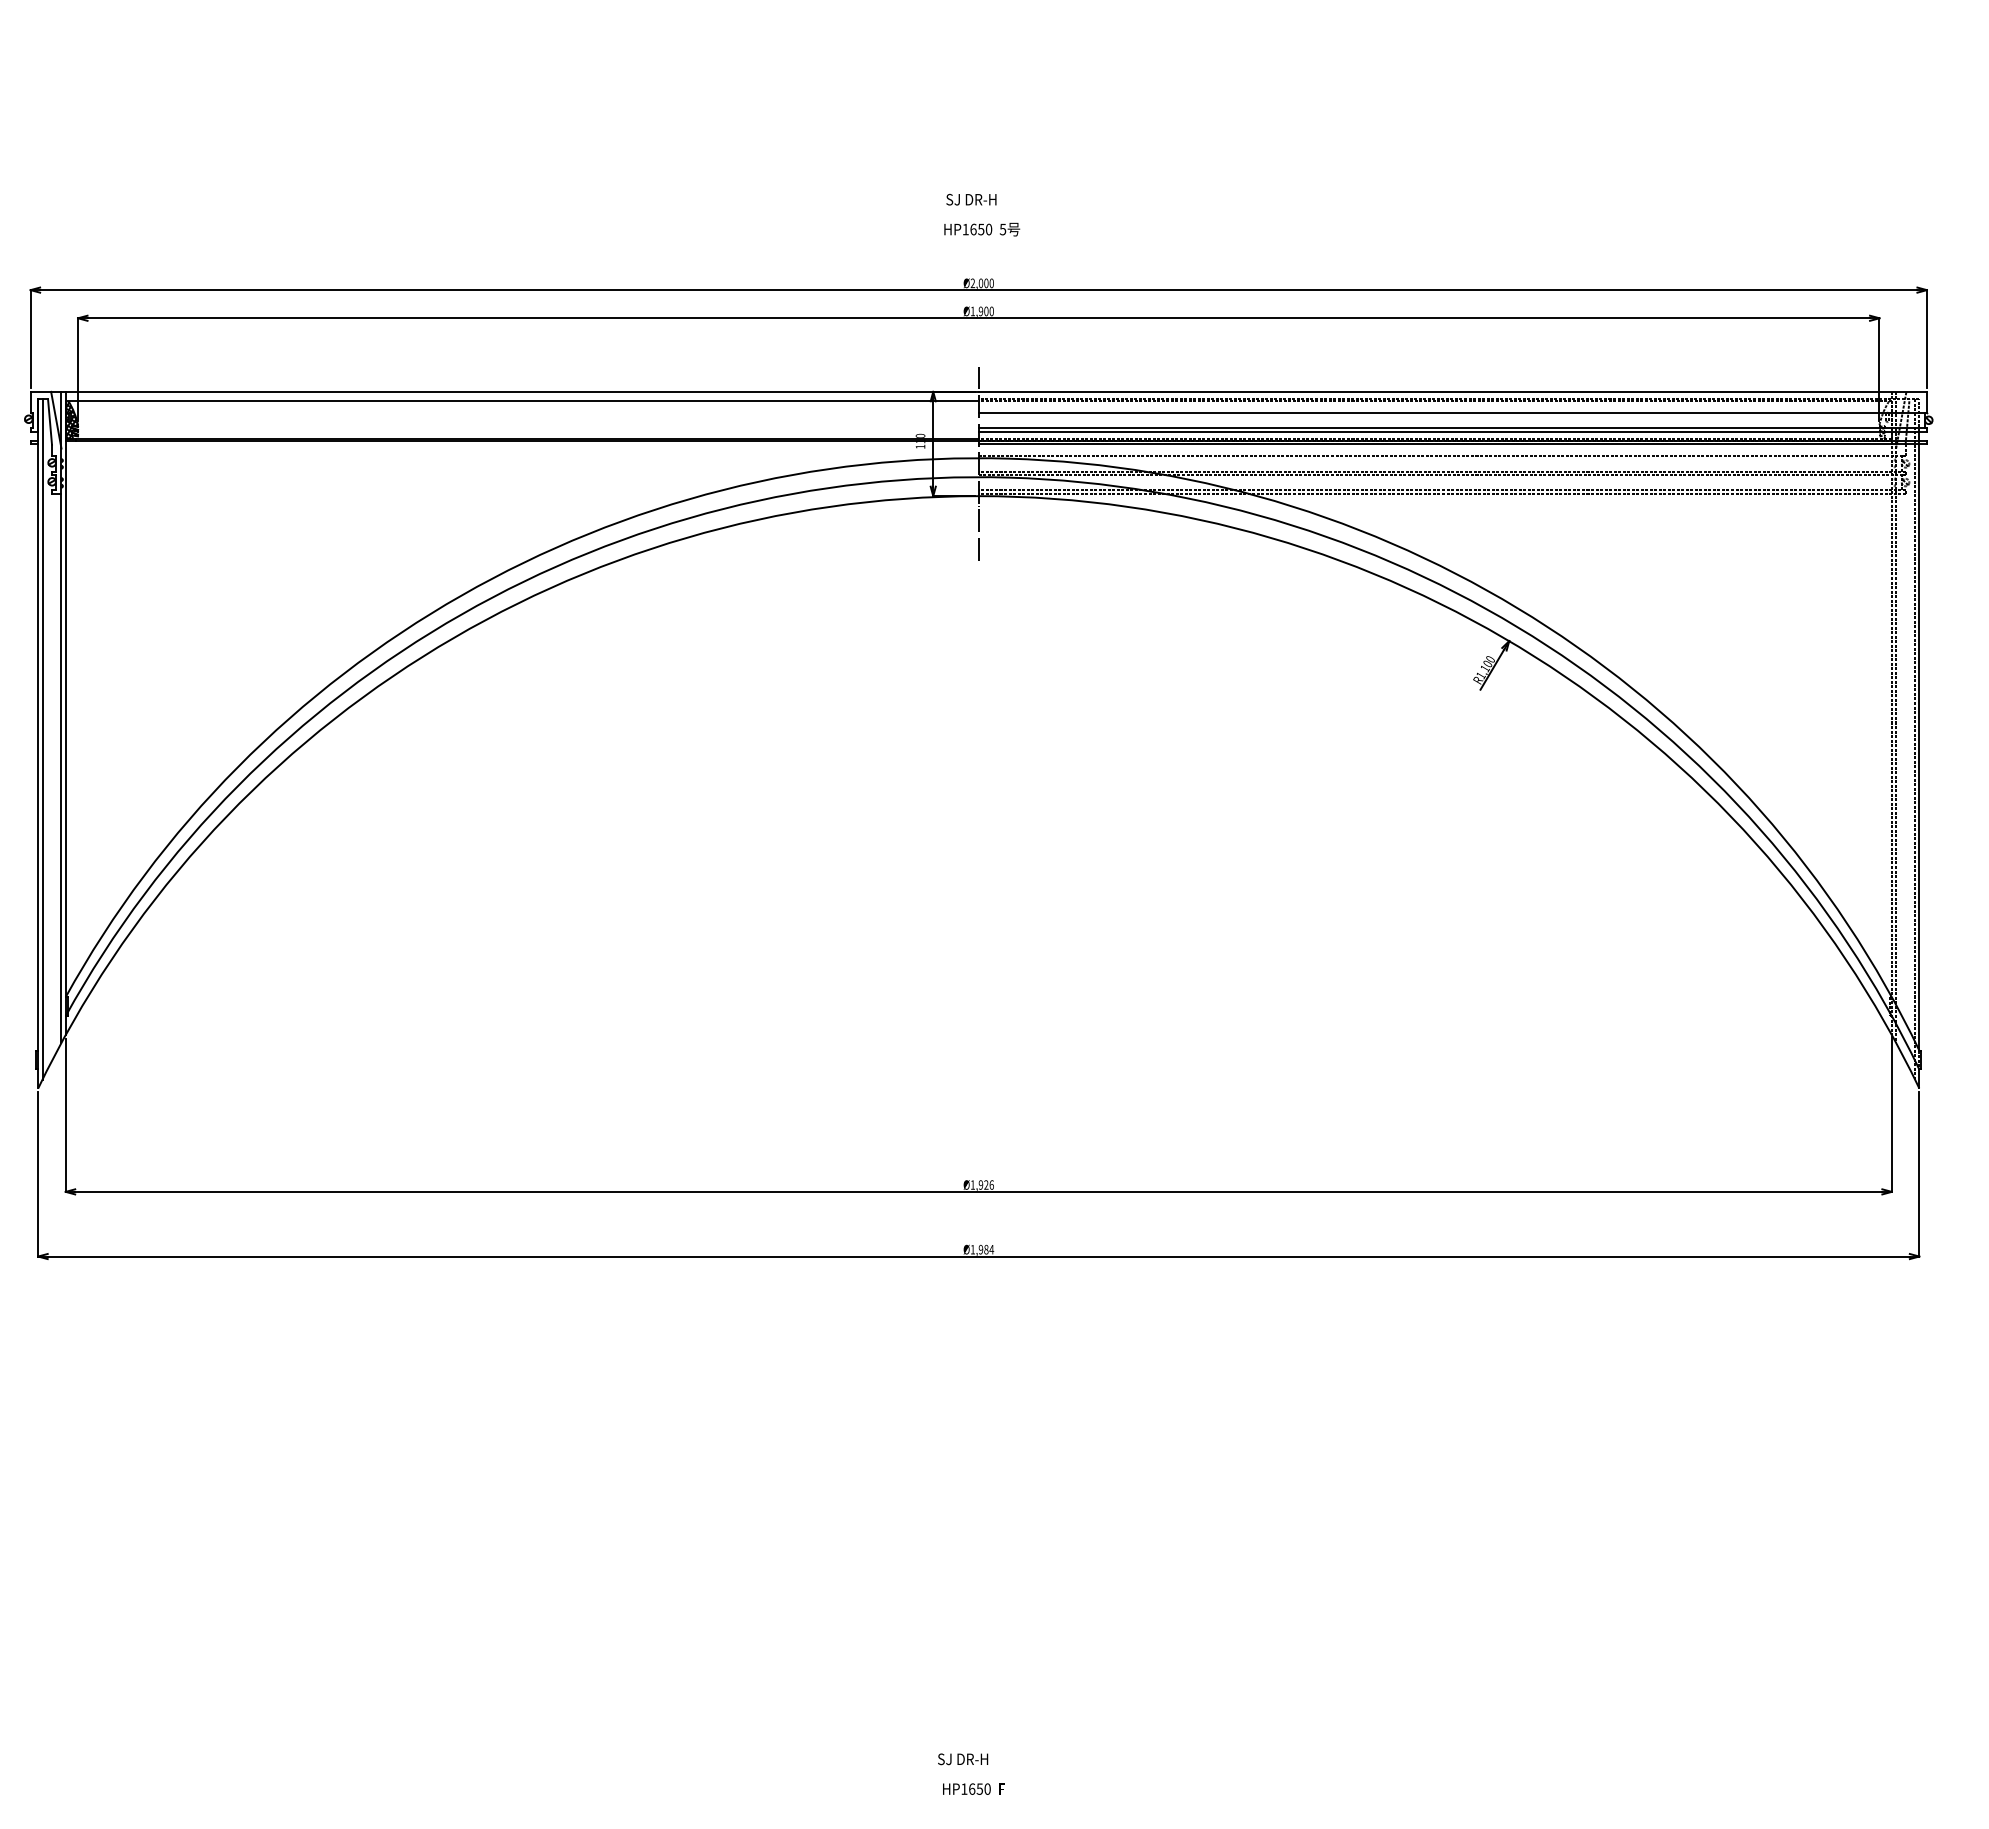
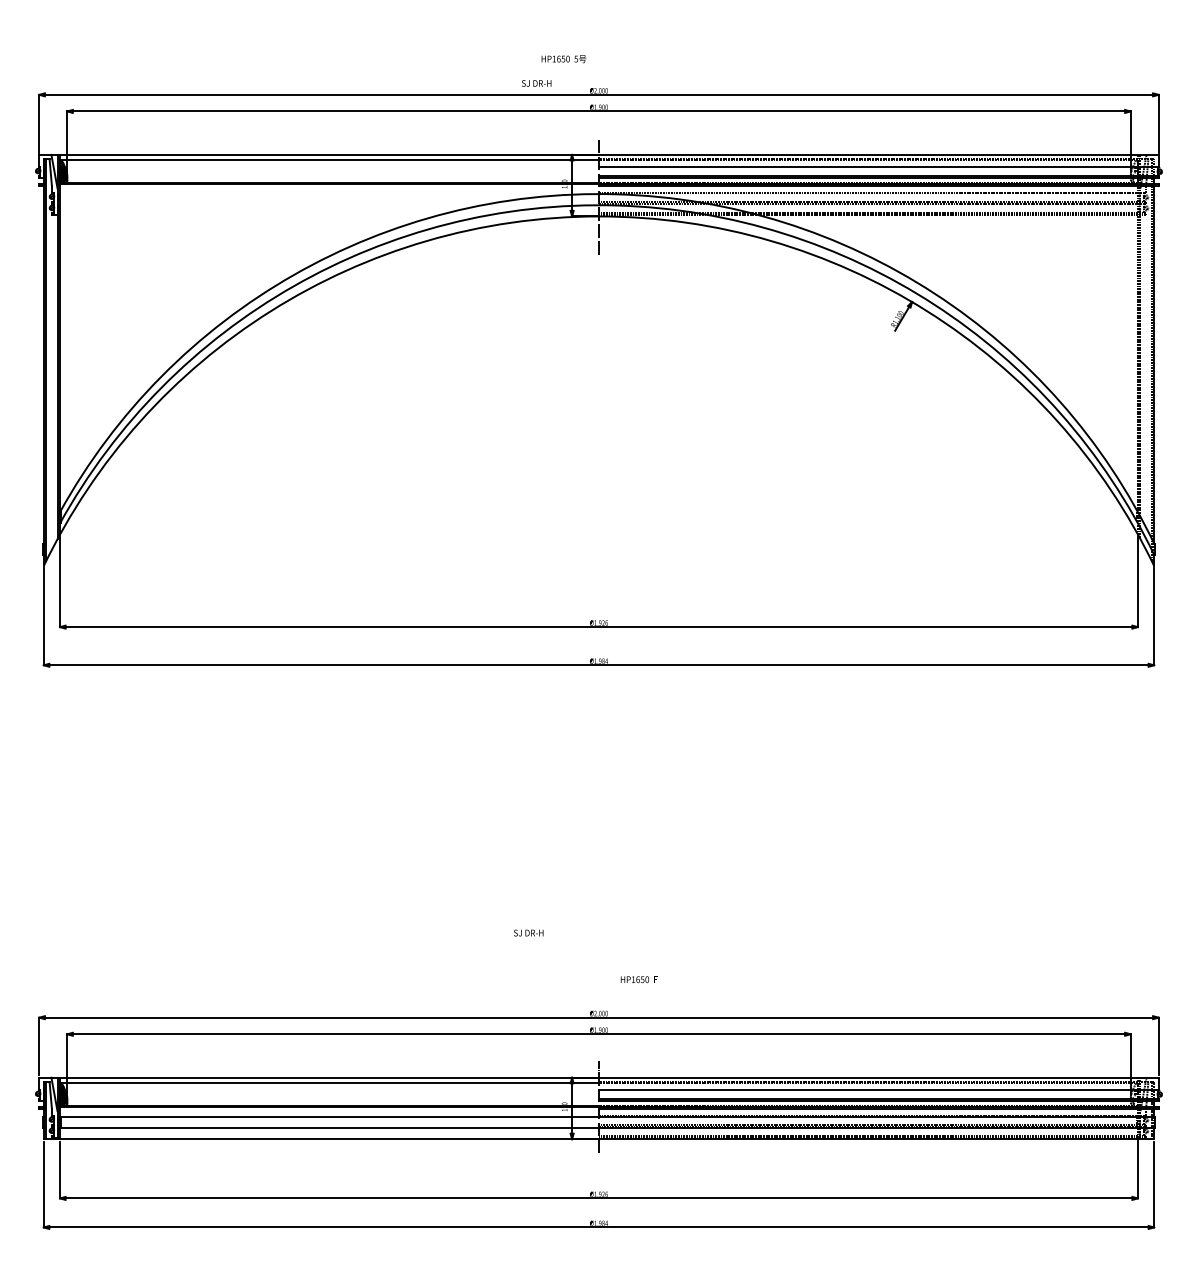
text: (971, 199) -> (536, 83), moved
text: (981, 230) -> (563, 59), moved
text: (962, 1758) -> (528, 932), moved
text: (972, 1788) -> (638, 979), moved

